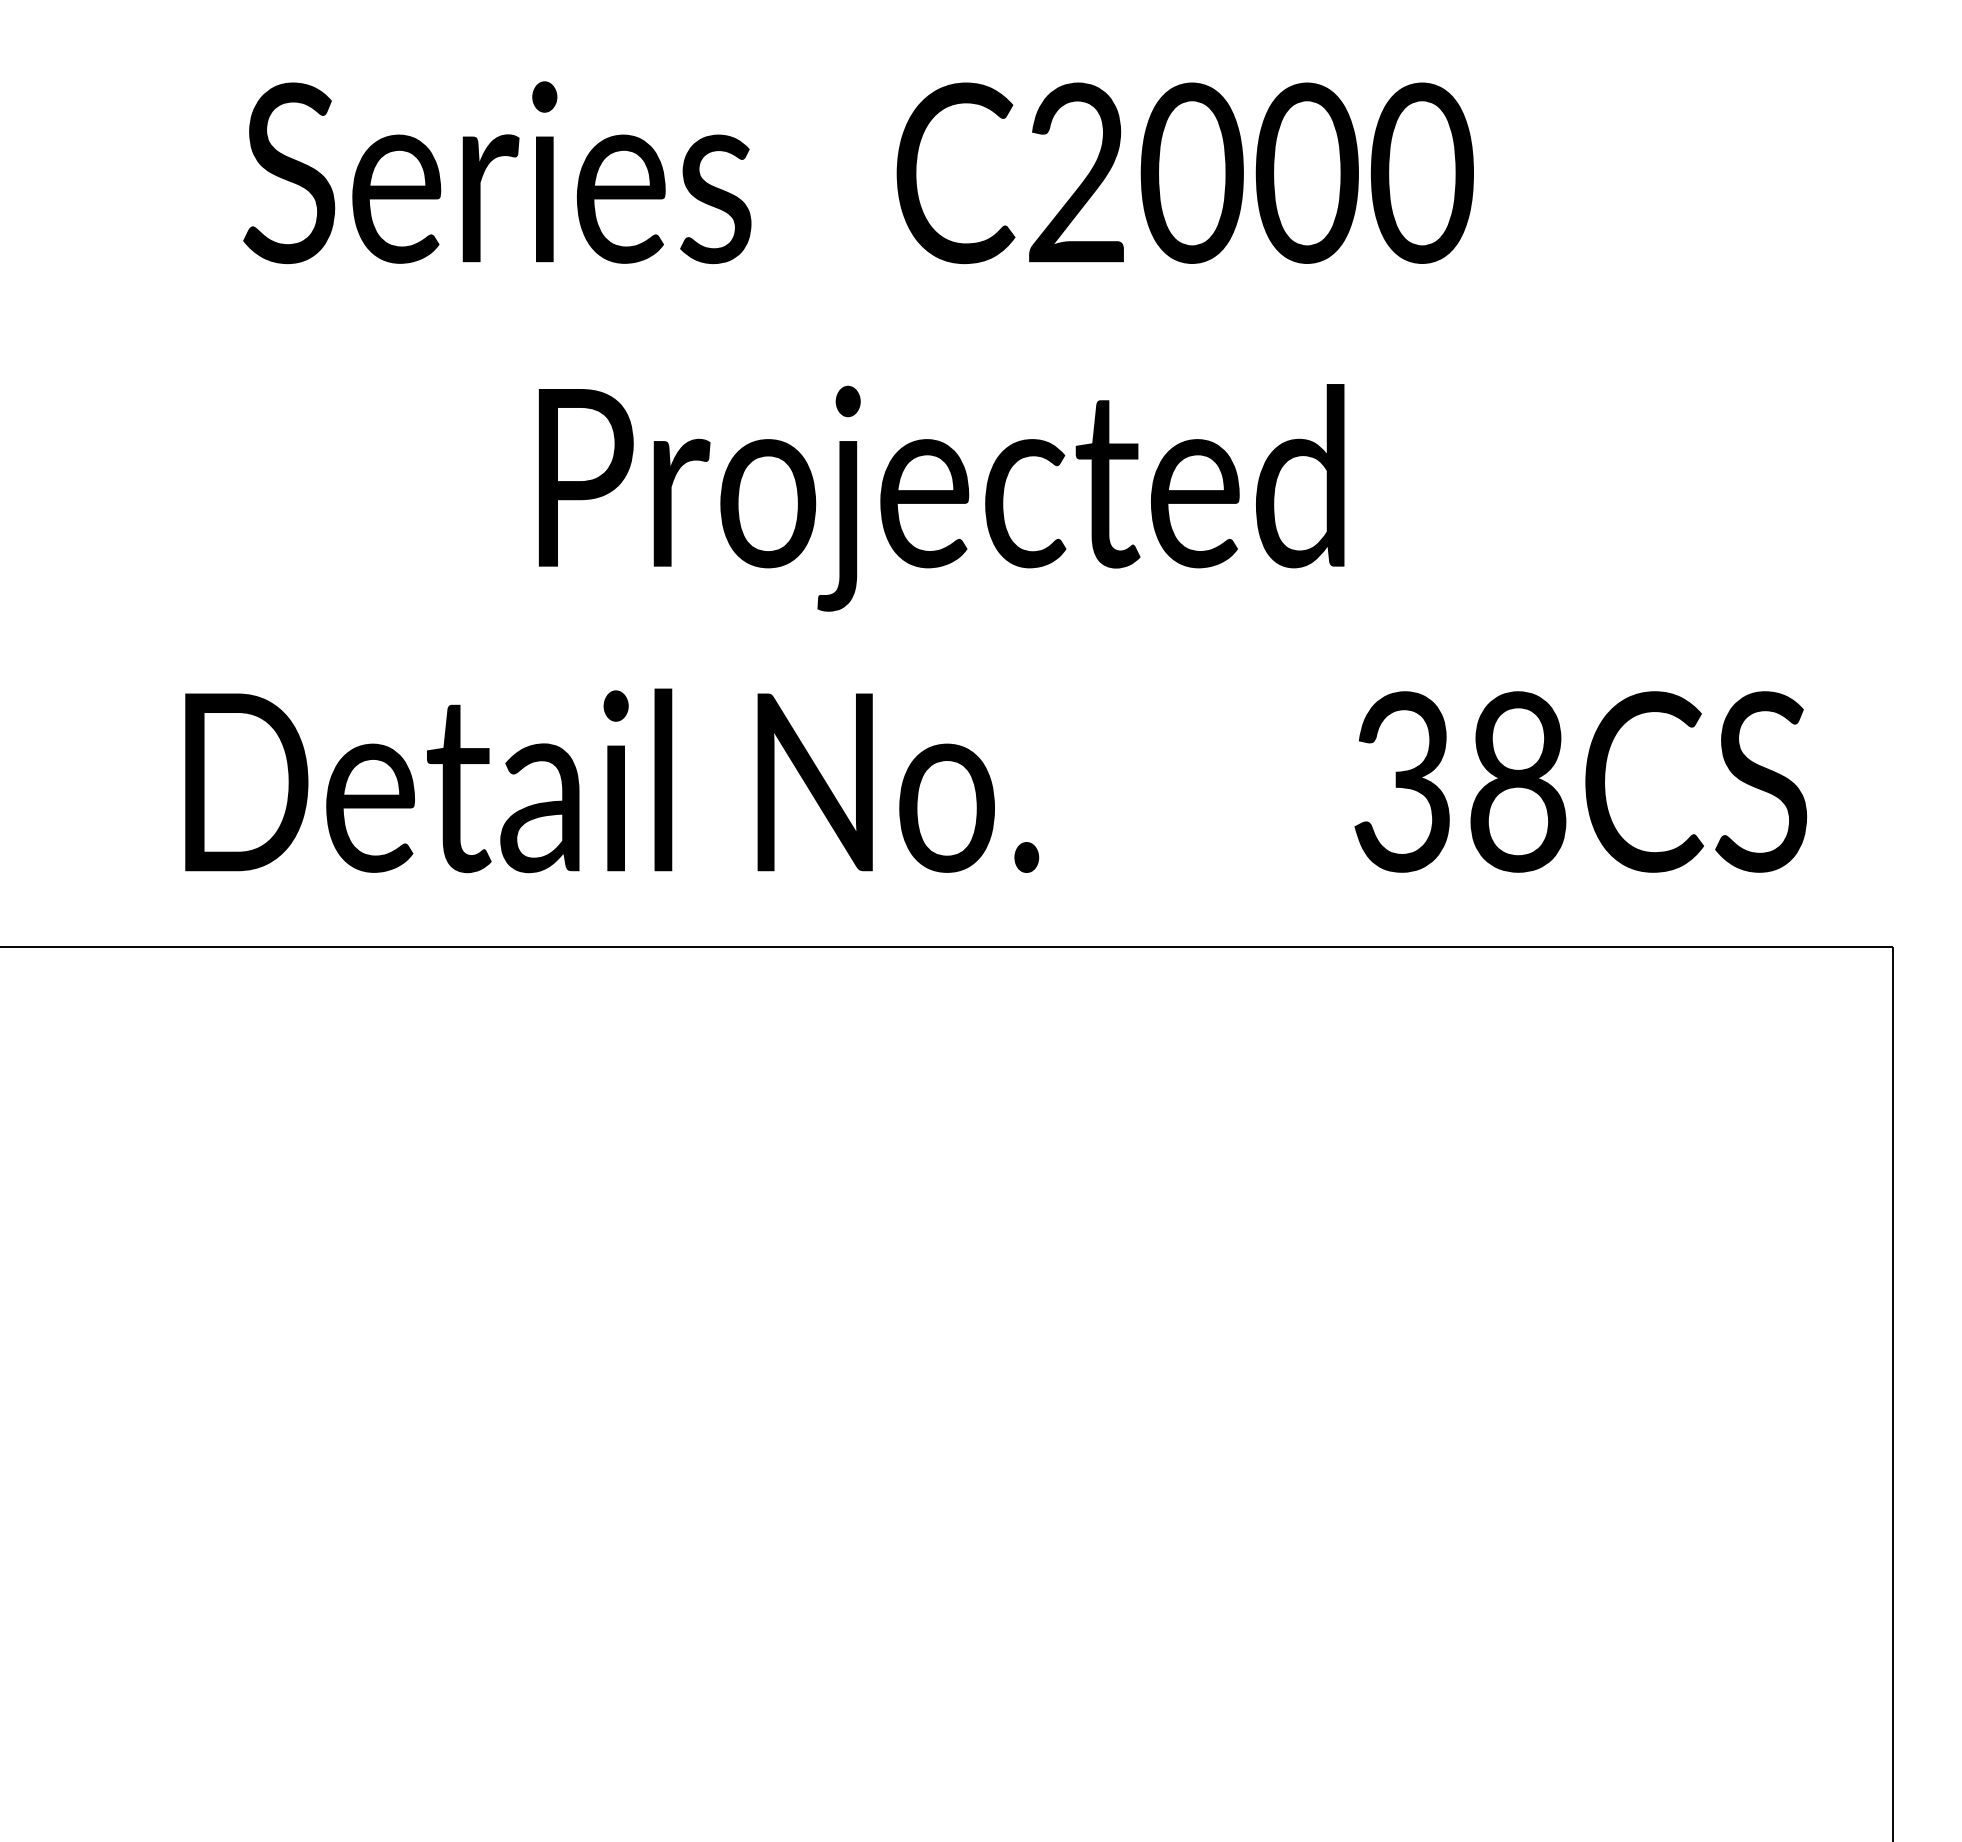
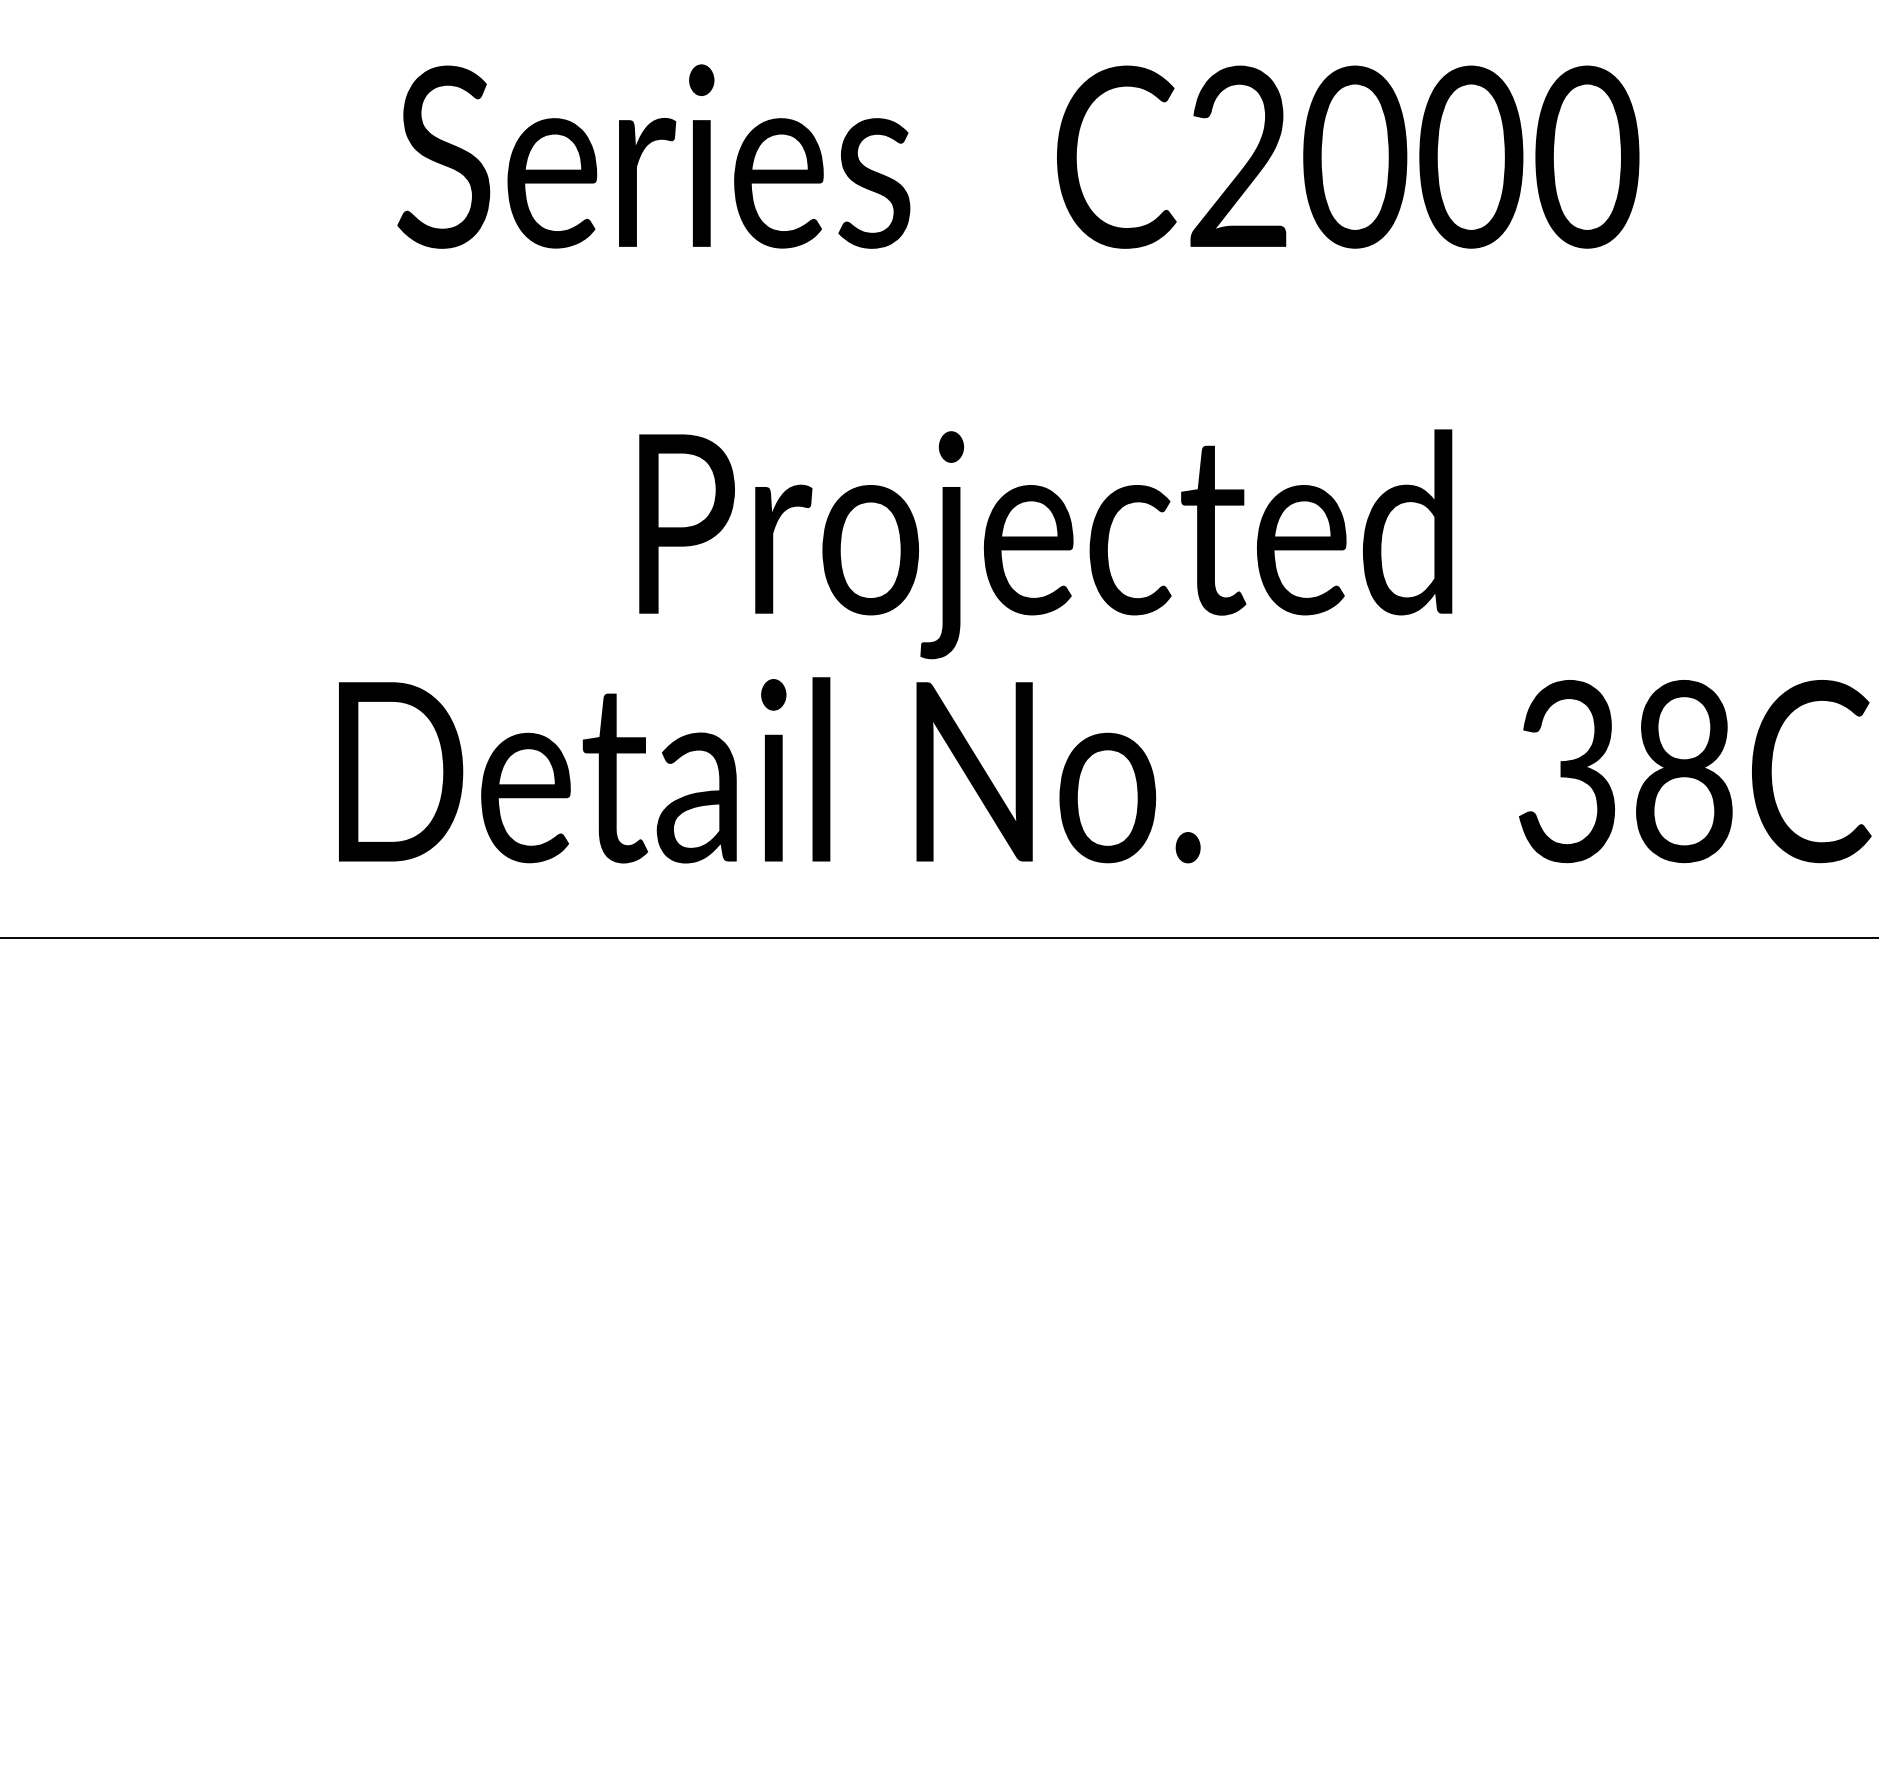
text: (941, 497) -> (1045, 543), moved

